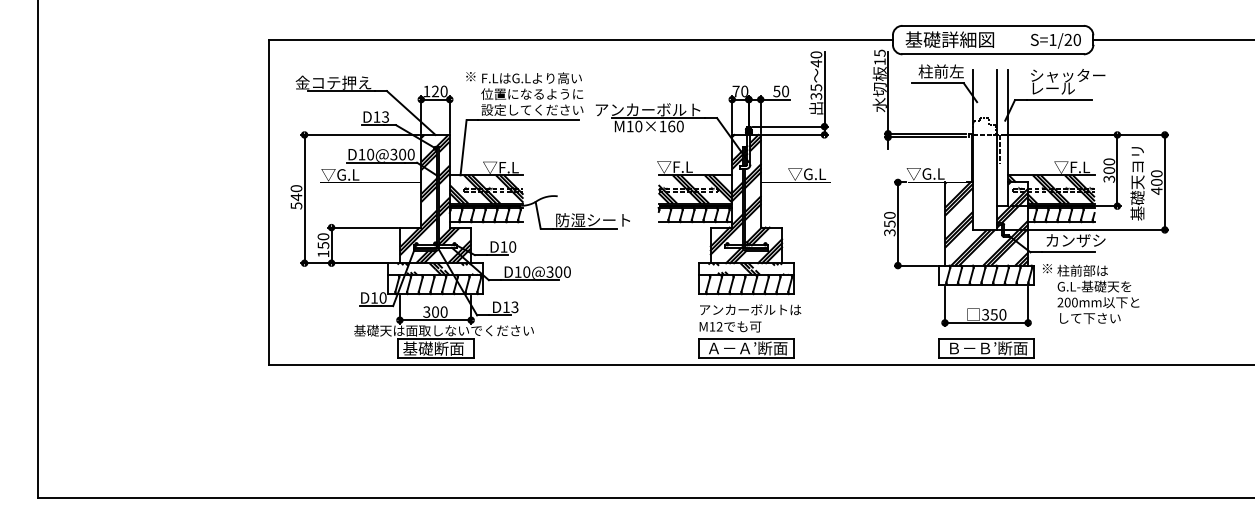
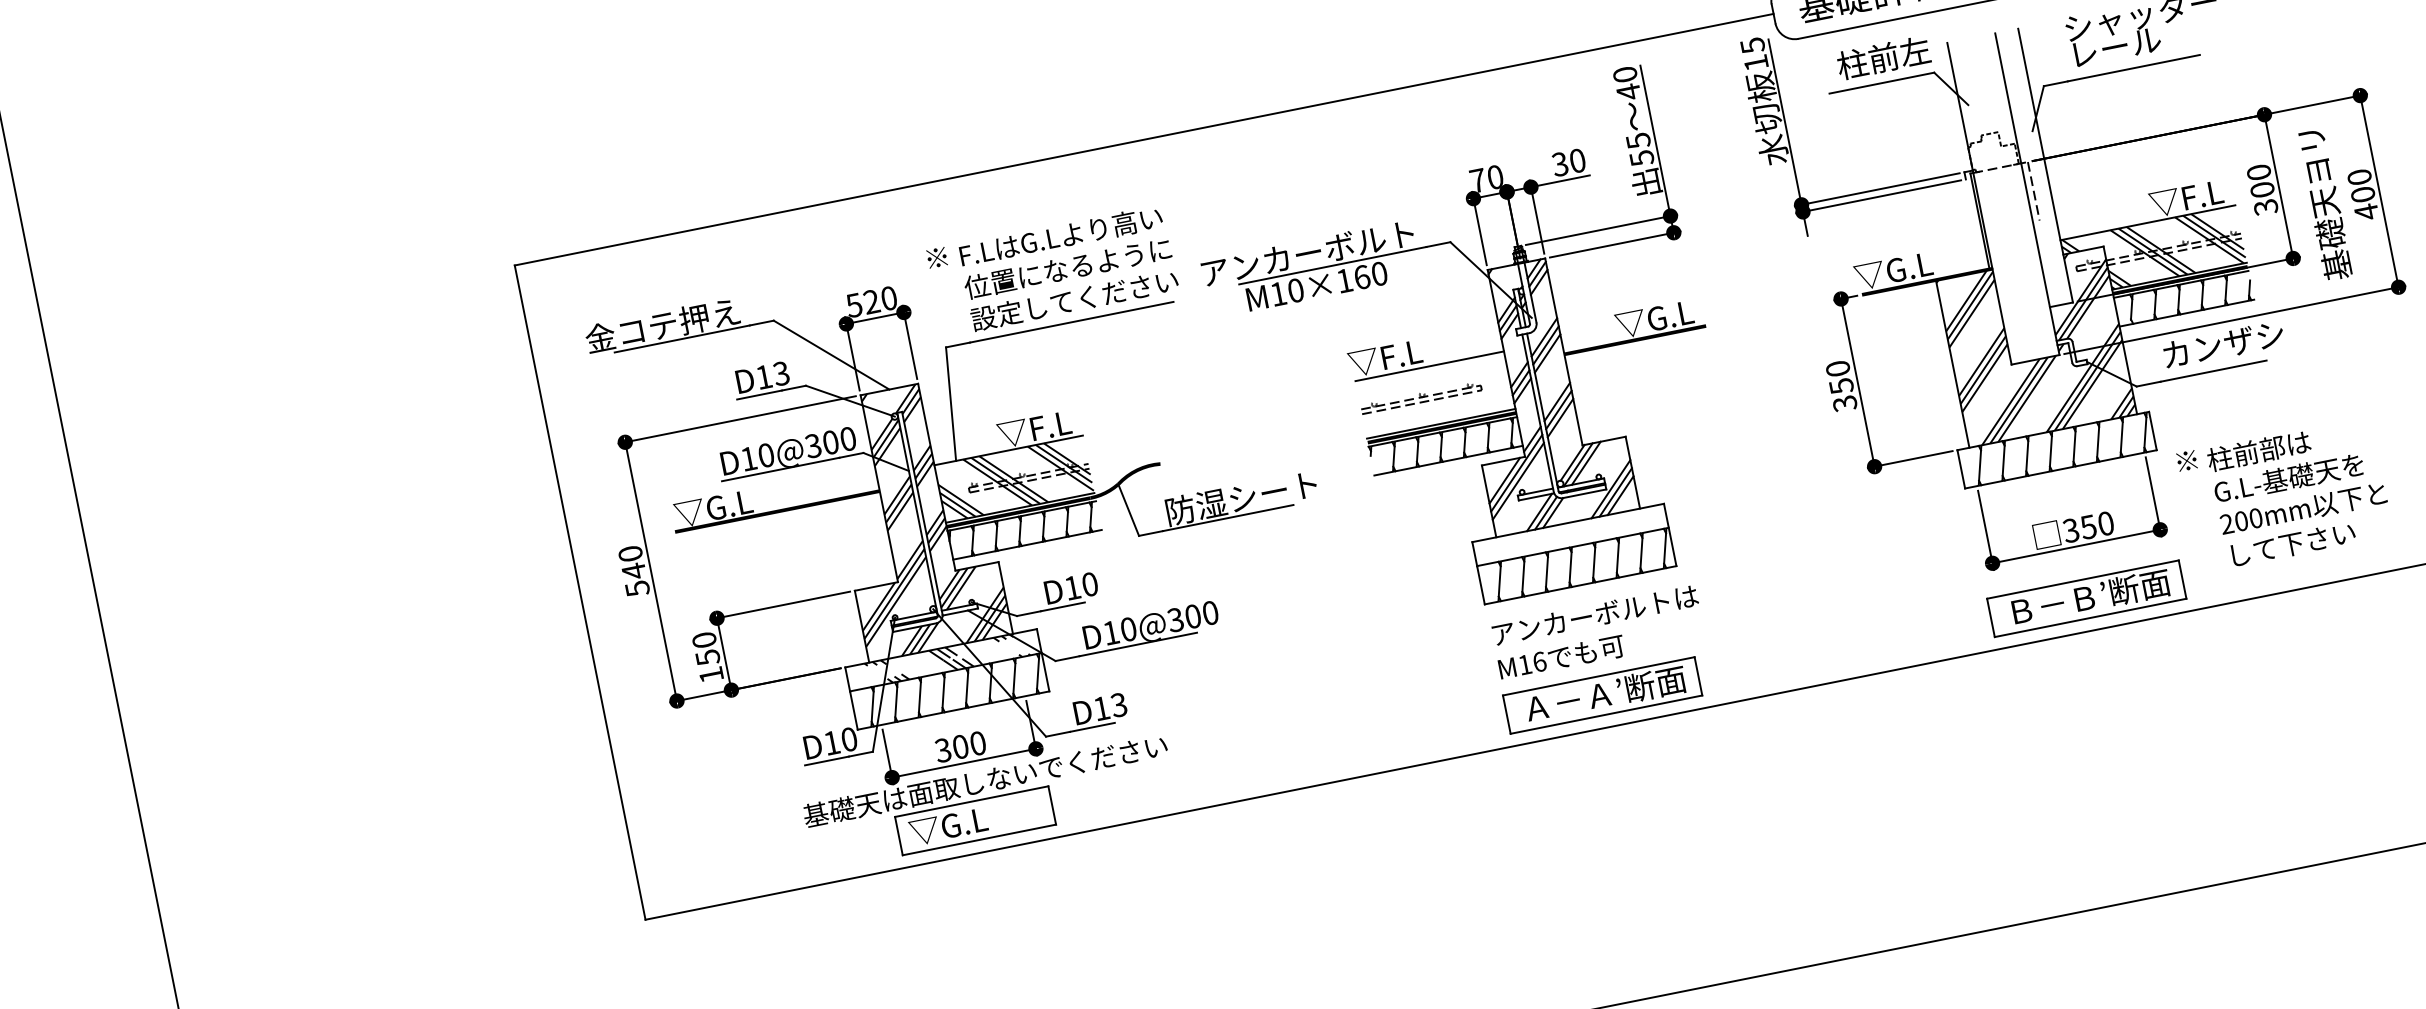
text: (776, 90) -> (1559, 162), 50 -> 30
text: (426, 91) -> (853, 305), 120 -> 520
text: (815, 96) -> (1640, 158), 35 -> 55
hatch: (695, 189) -> (1435, 394), removed
hatch: (750, 269) -> (1578, 533), removed
text: (1090, 294) -> (2284, 495), moved
text: (719, 326) -> (1539, 661), M12 -> M16
text: (433, 348) -> (971, 821), 基礎断面 -> ▽G.L

